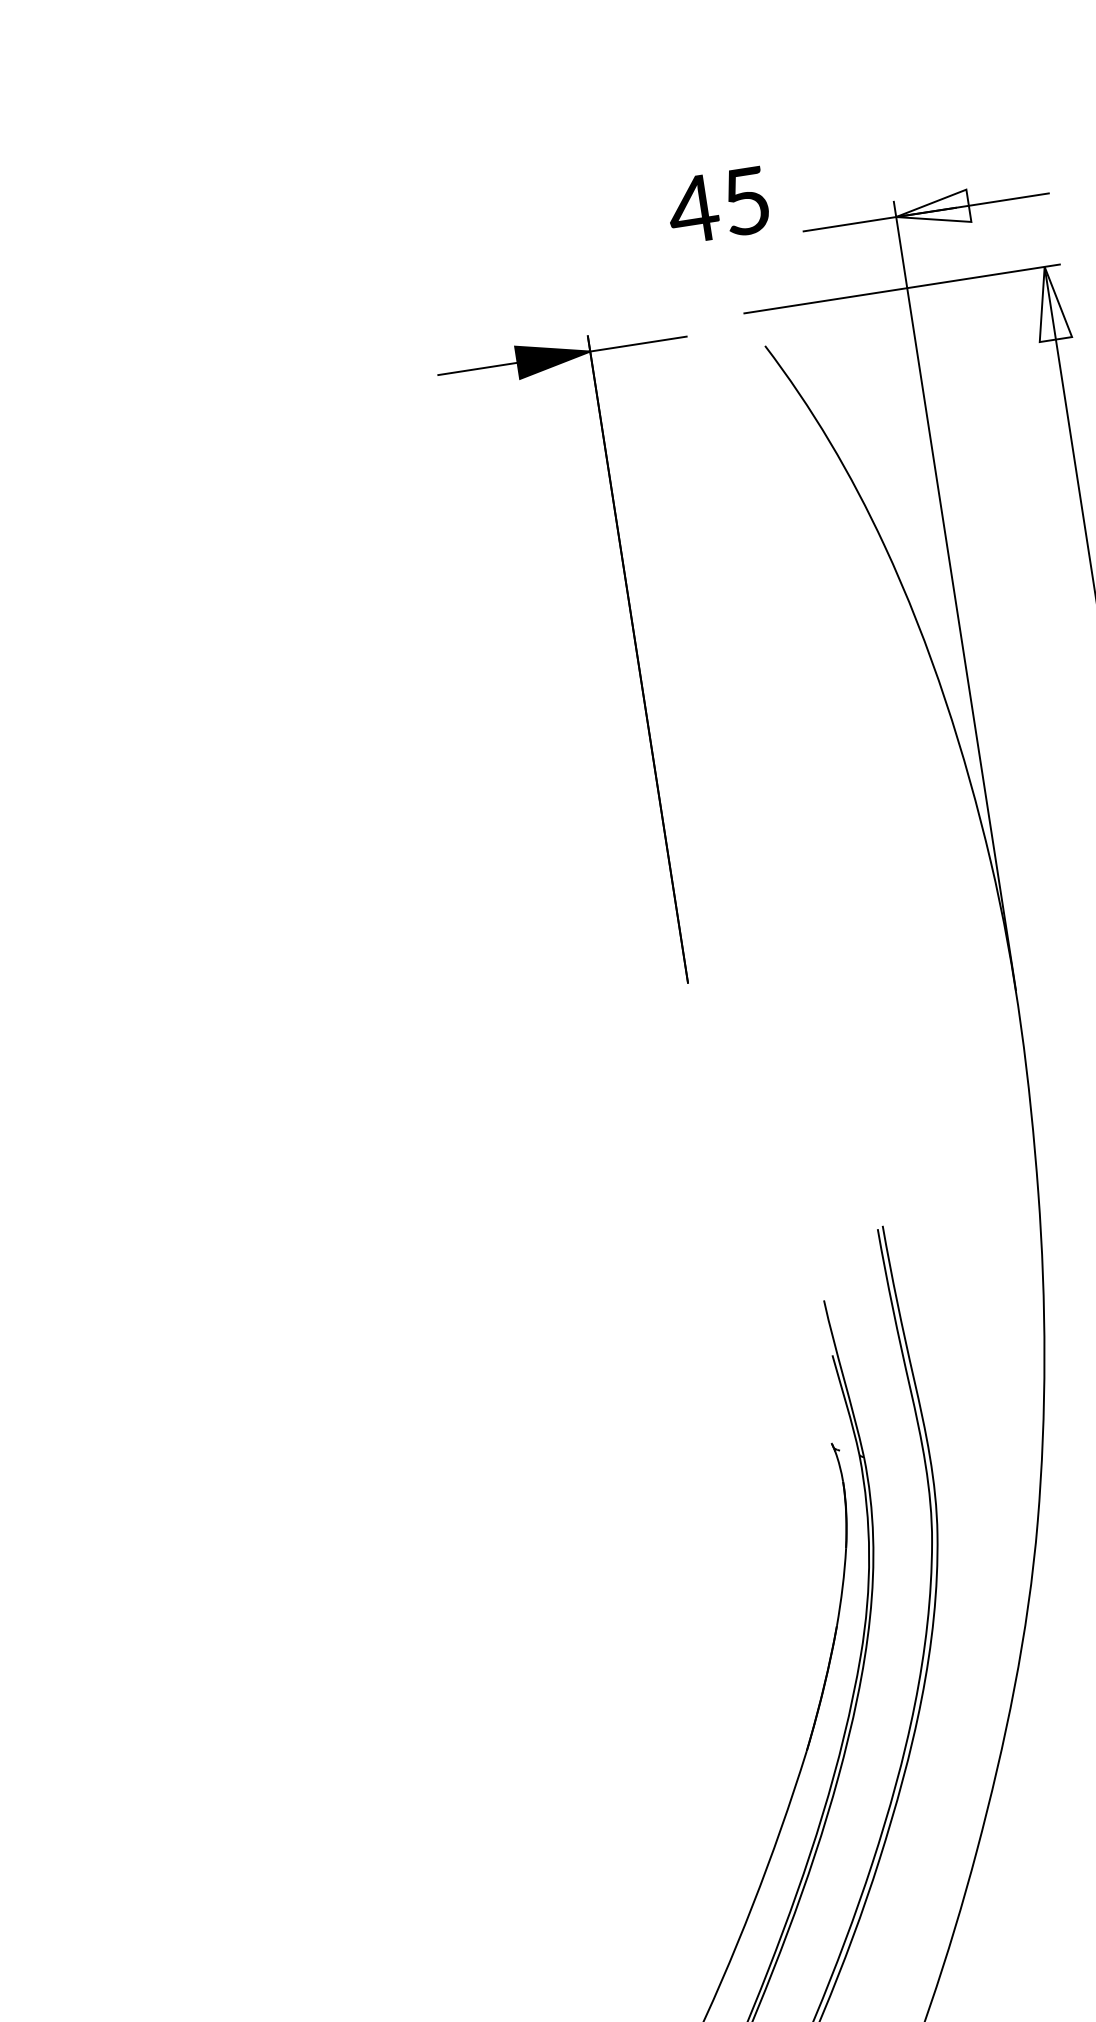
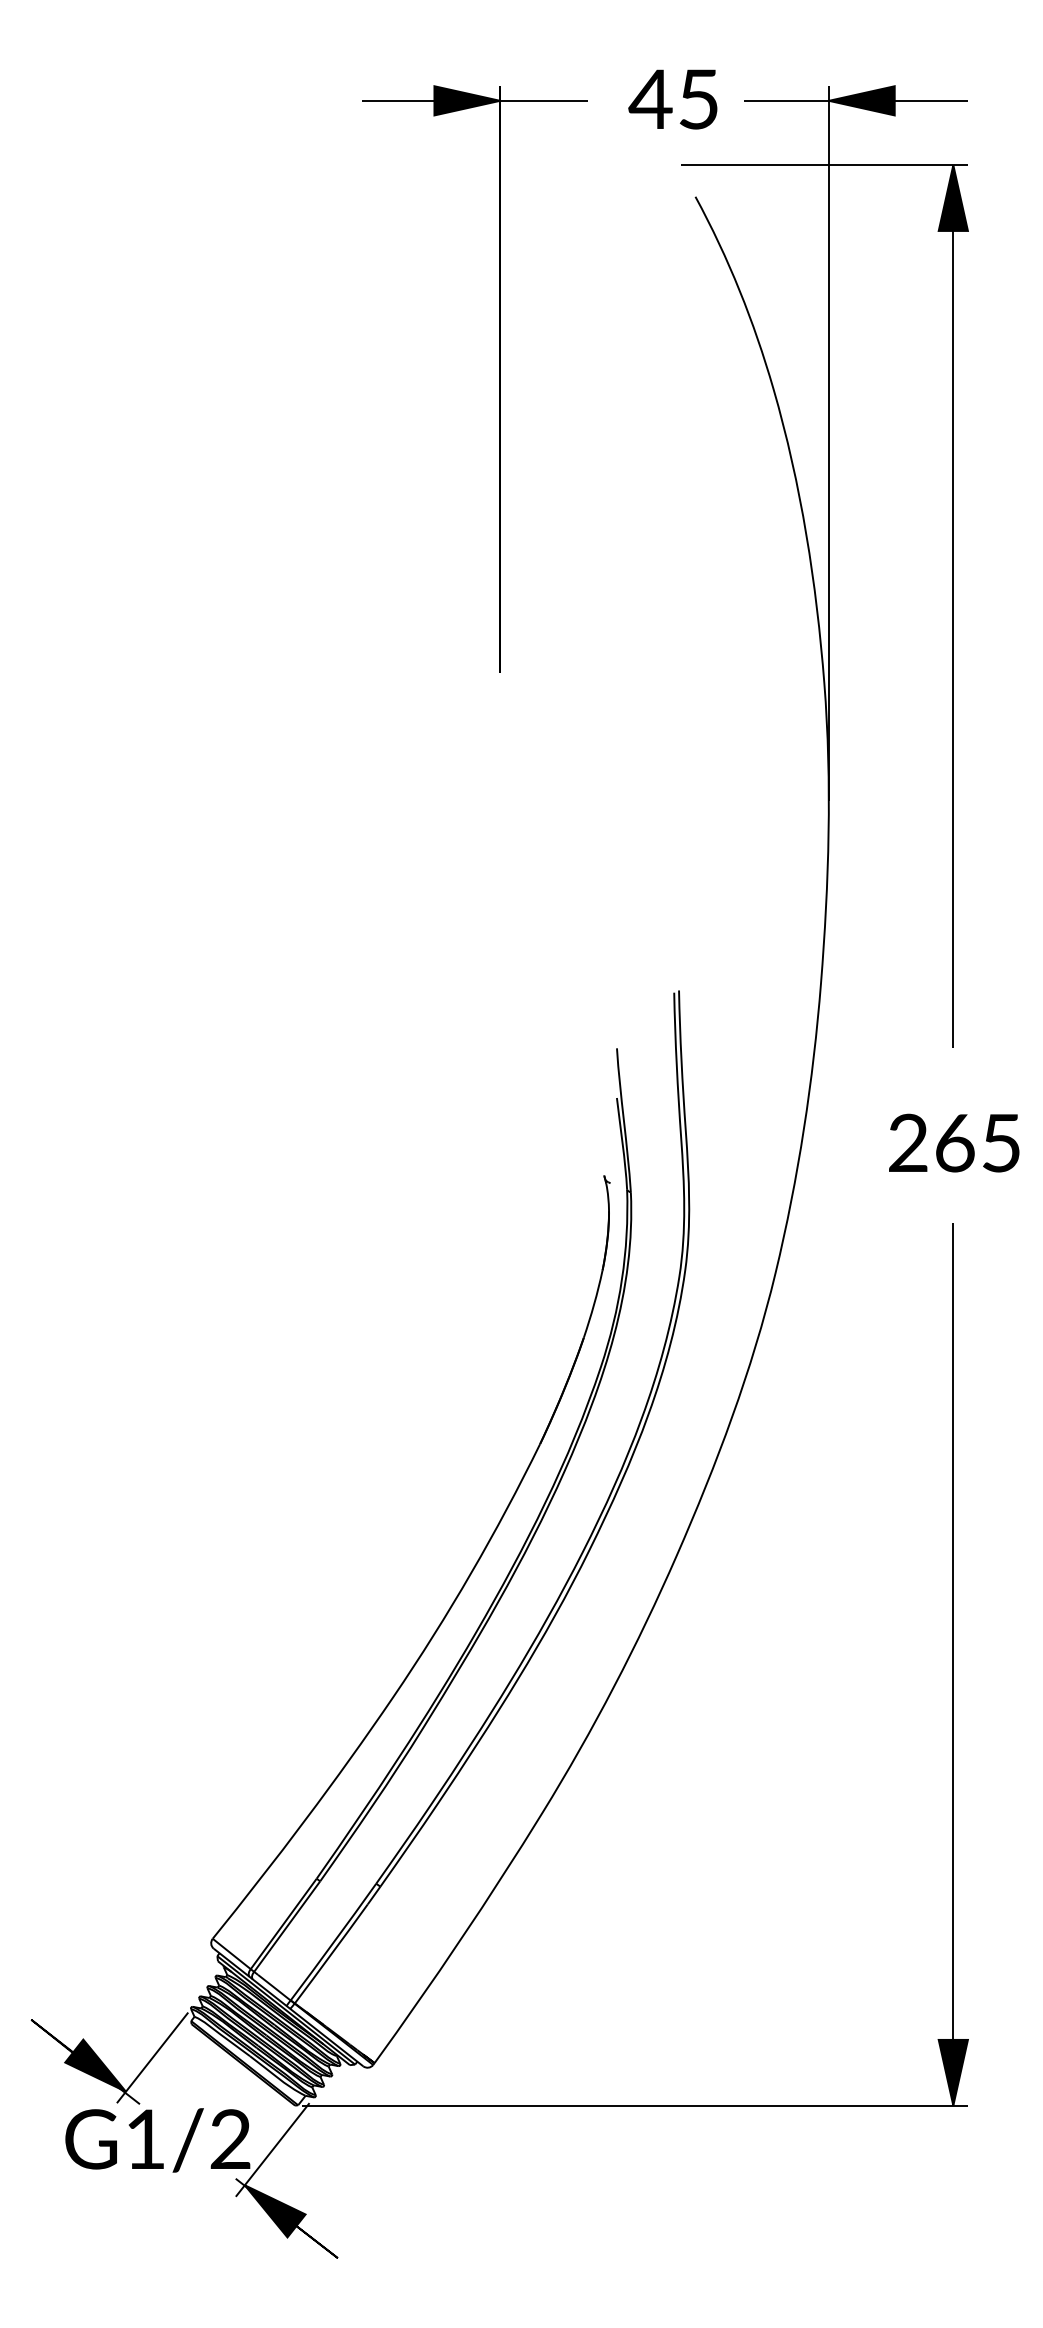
text: (717, 205) -> (672, 99), moved
fill: (932, 211) -> (861, 100), added
fill: (1049, 302) -> (952, 197), added
part: (636, 658) -> (499, 378), moved

